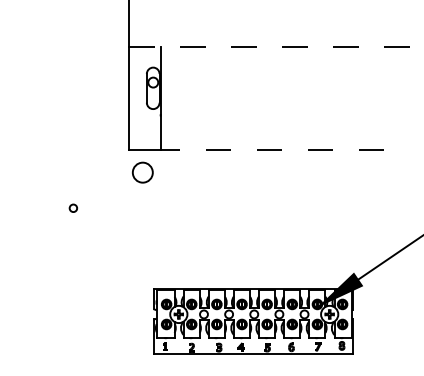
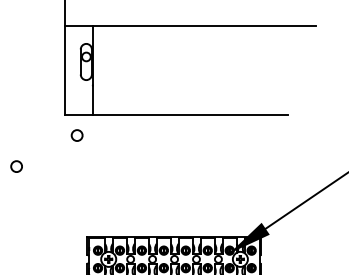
line: (272, 47) -> (190, 26), dashed -> solid
line: (272, 149) -> (190, 115), dashed -> solid
circle: (142, 172) -> (76, 135), size x0.62
circle: (73, 208) -> (16, 166), size x1.67

